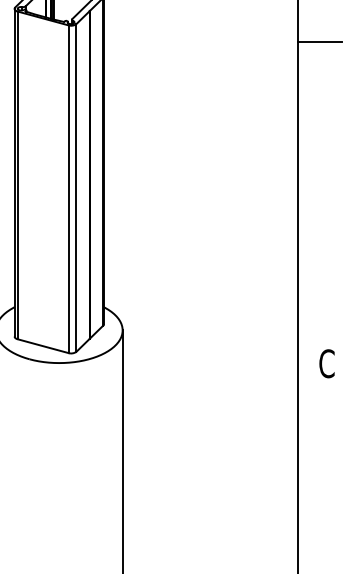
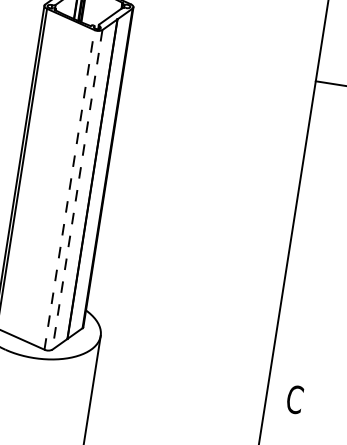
line: (76, 187) -> (77, 189), solid -> dashed
line: (68, 189) -> (69, 190), solid -> dashed

